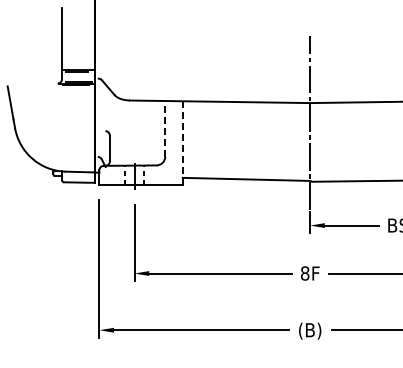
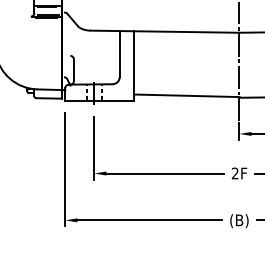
line: (165, 128) -> (119, 53), dashed -> solid
line: (182, 143) -> (133, 66), dashed -> solid
text: (304, 273) -> (234, 173), 8F -> 2F

